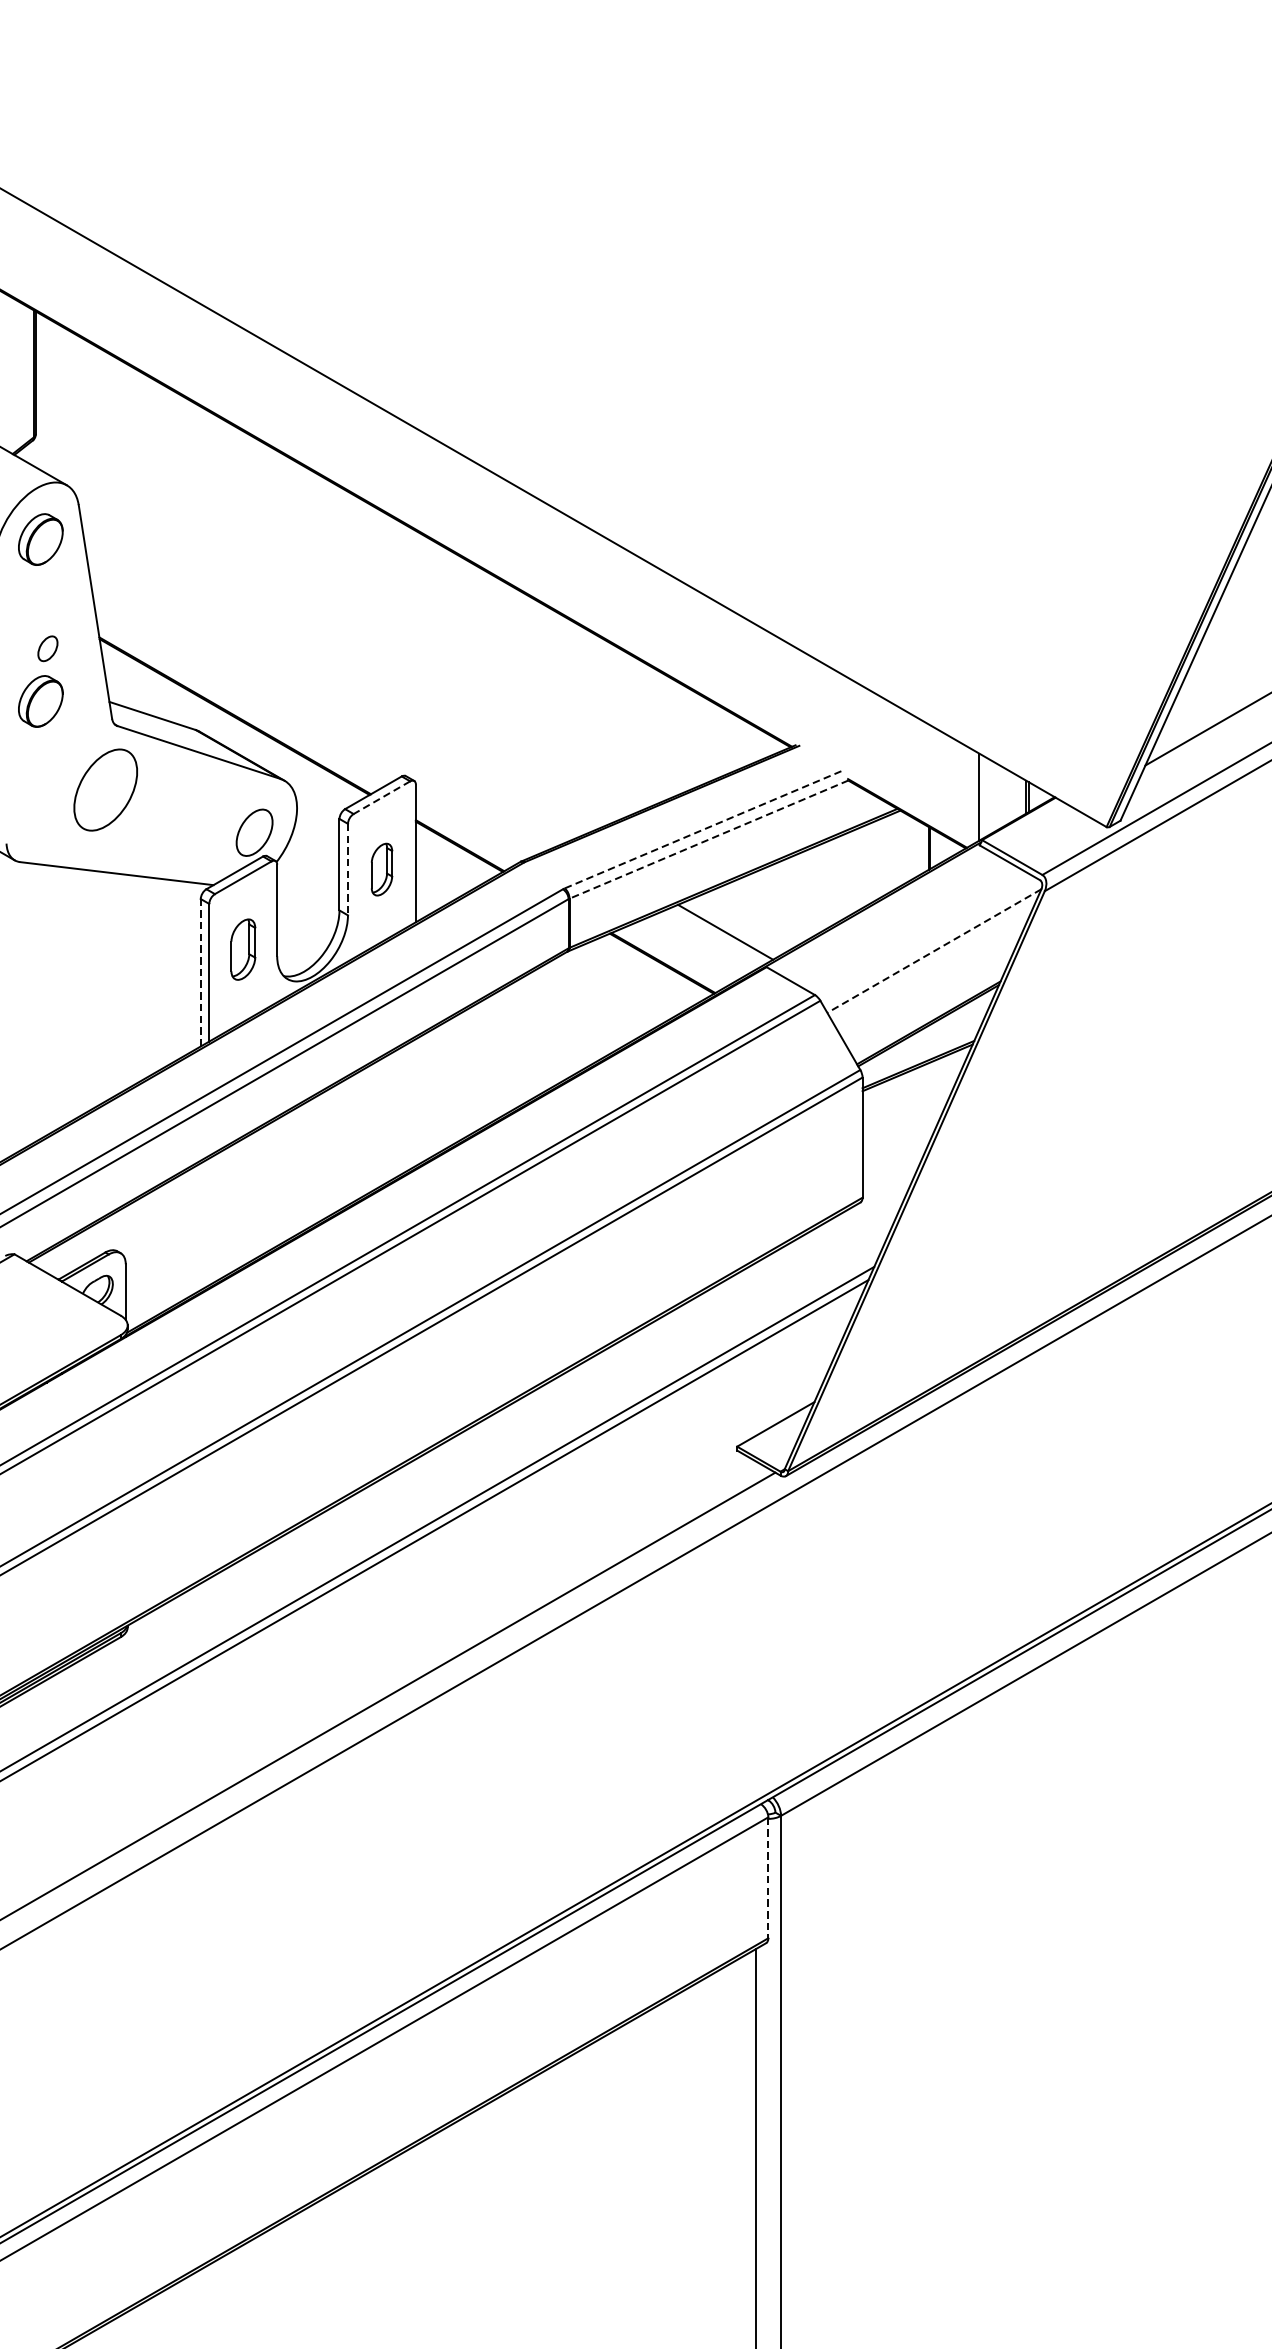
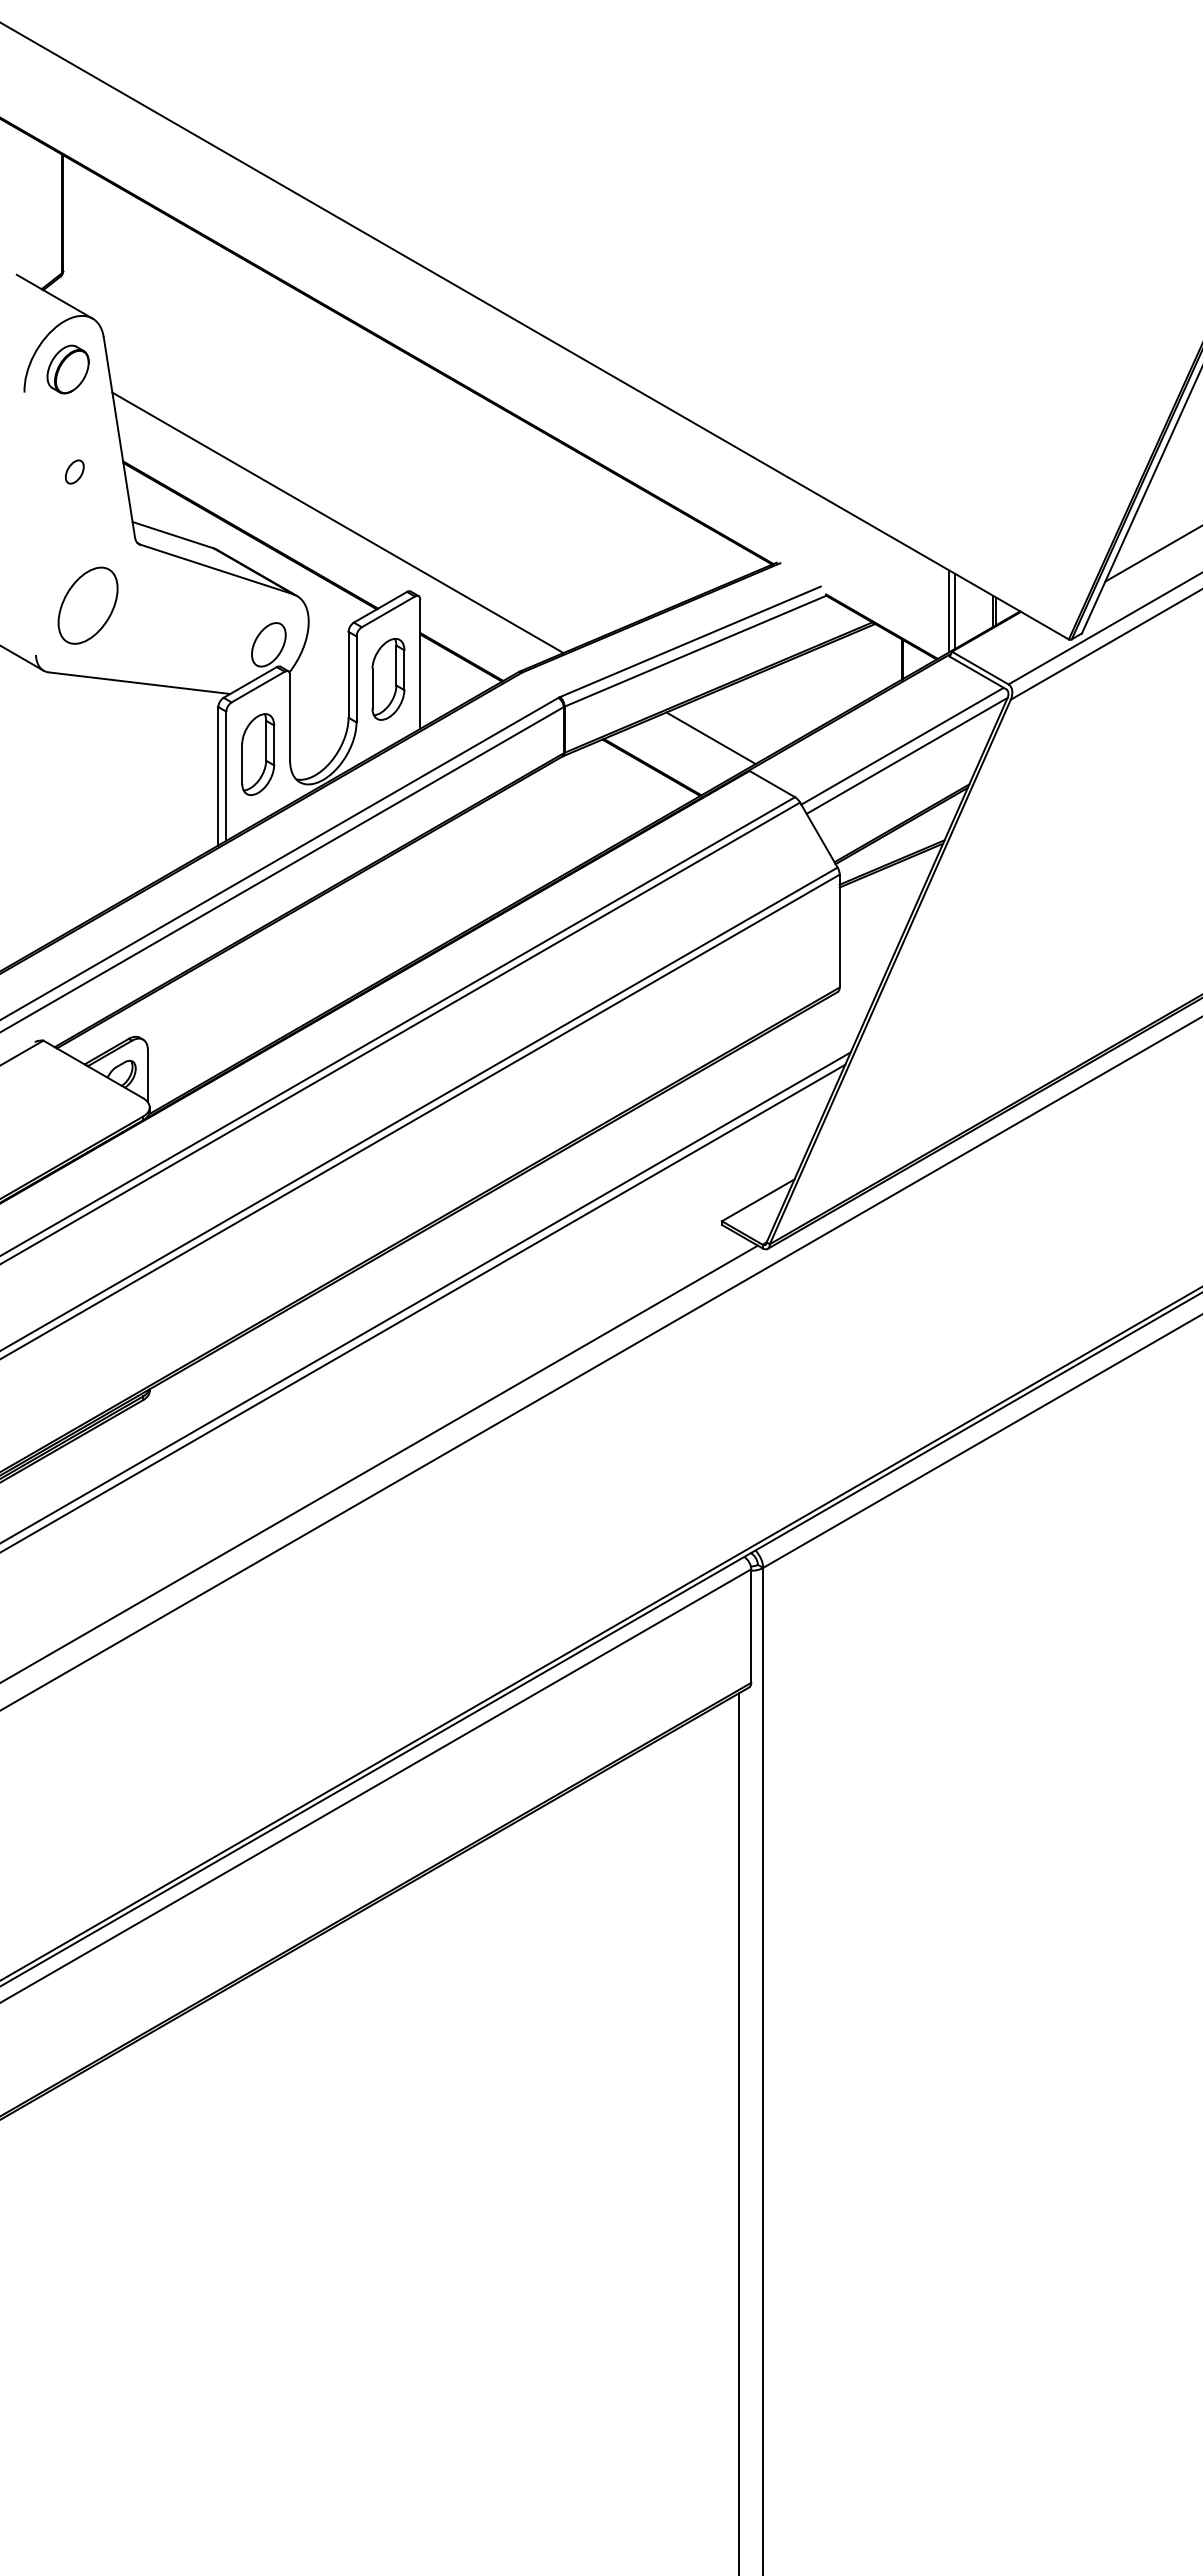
part: (40, 701) -> (67, 521), removed
line: (327, 702) -> (337, 522), added
part: (105, 789) -> (87, 605), moved
line: (382, 797) -> (388, 611), dashed -> solid
line: (984, 797) -> (954, 611), added
line: (703, 829) -> (690, 641), dashed -> solid
line: (708, 839) -> (695, 651), dashed -> solid
line: (347, 869) -> (356, 679), dashed -> solid
part: (382, 869) -> (388, 679), size x1.67
line: (929, 939) -> (902, 745), added
part: (243, 949) -> (258, 754), size x1.43
line: (933, 951) -> (906, 756), dashed -> solid
line: (200, 971) -> (218, 775), dashed -> solid
line: (768, 1878) -> (751, 1626), dashed -> solid

